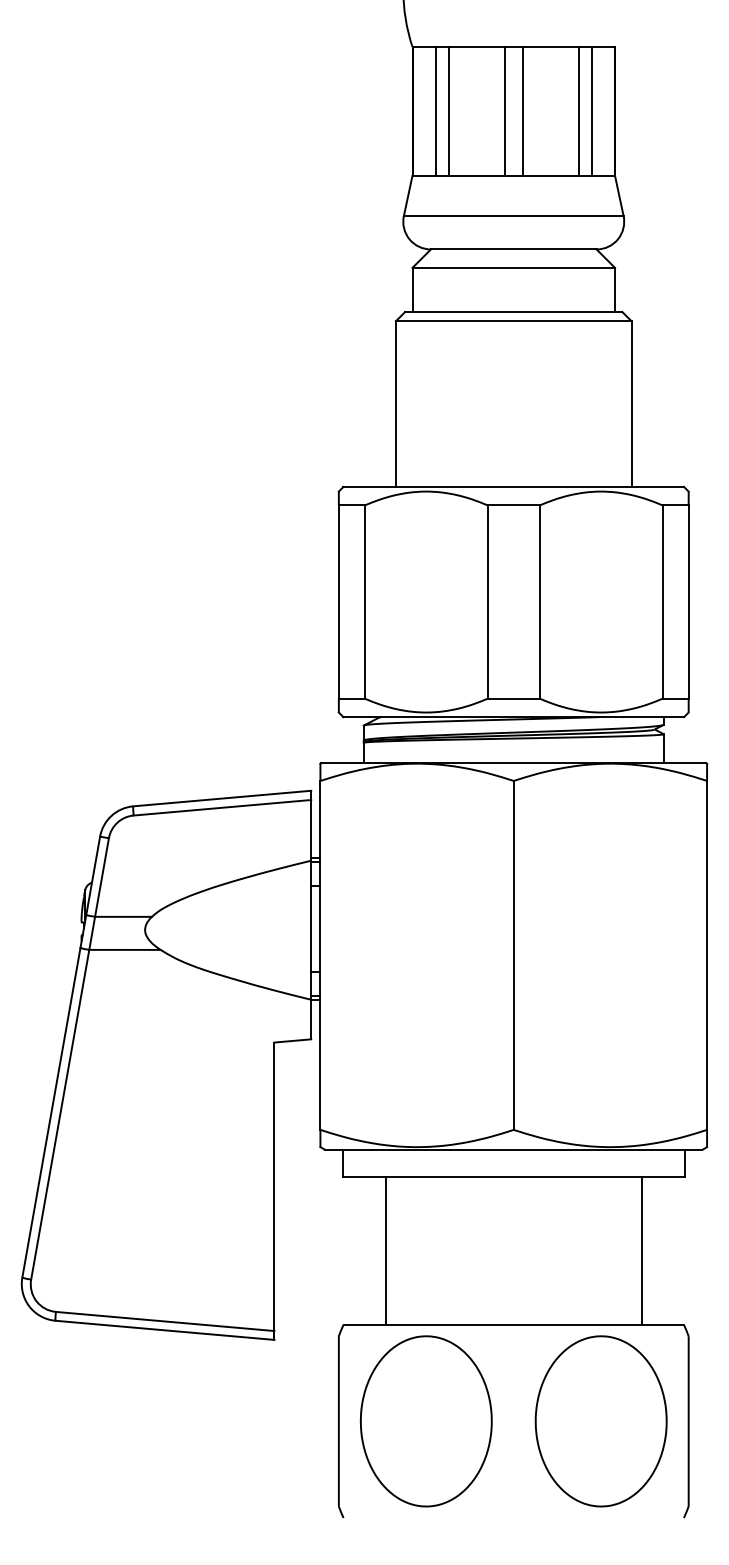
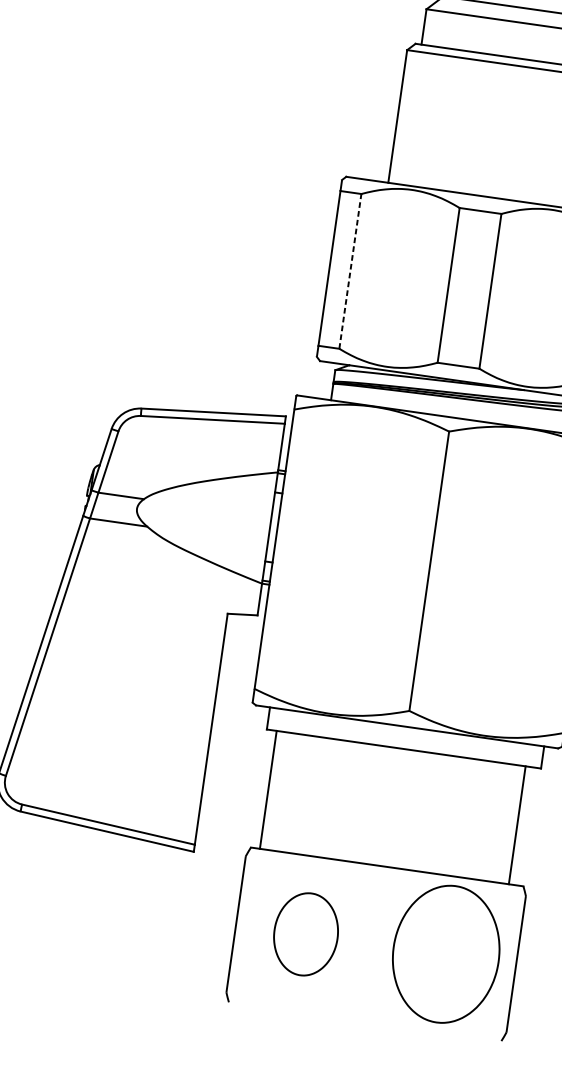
line: (364, 602) -> (349, 271), solid -> dashed
line: (385, 1250) -> (268, 789), moved
line: (641, 1250) -> (517, 824), moved
part: (425, 1421) -> (305, 934), size x0.6

